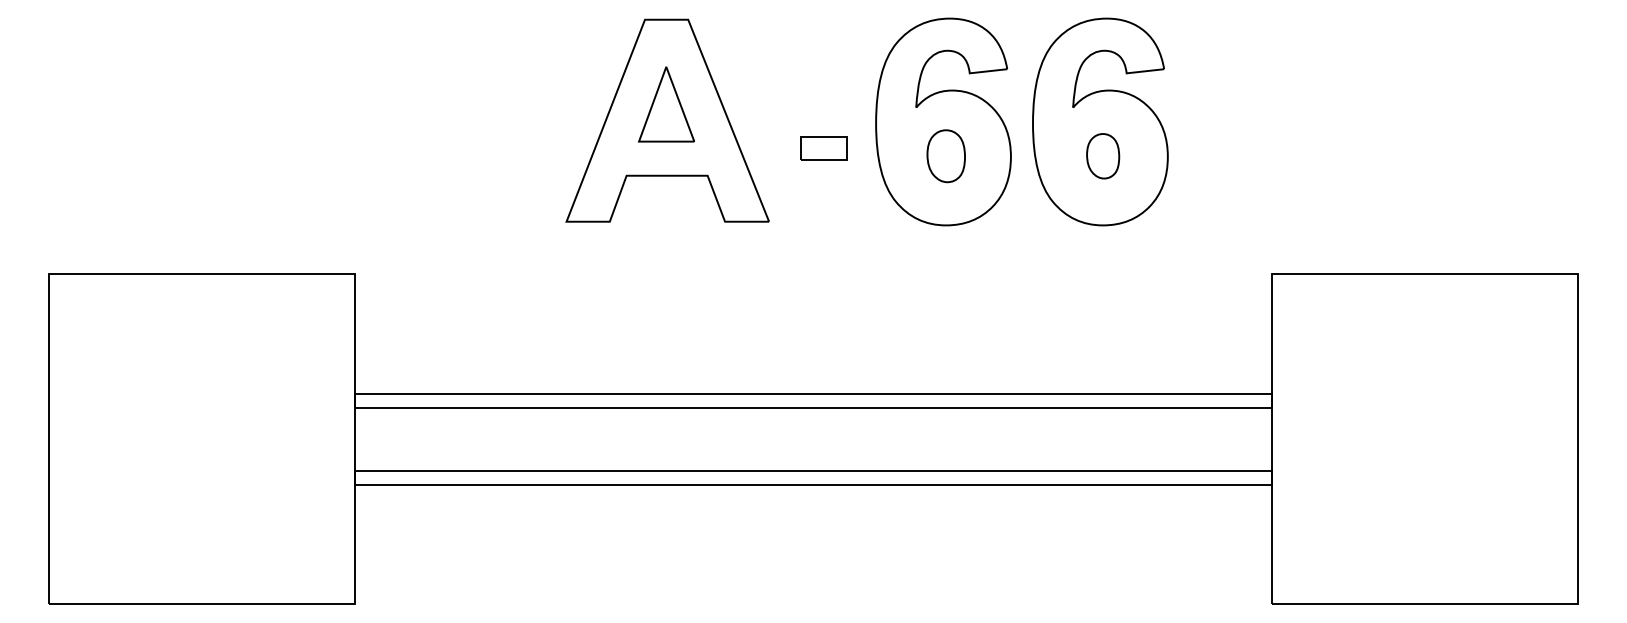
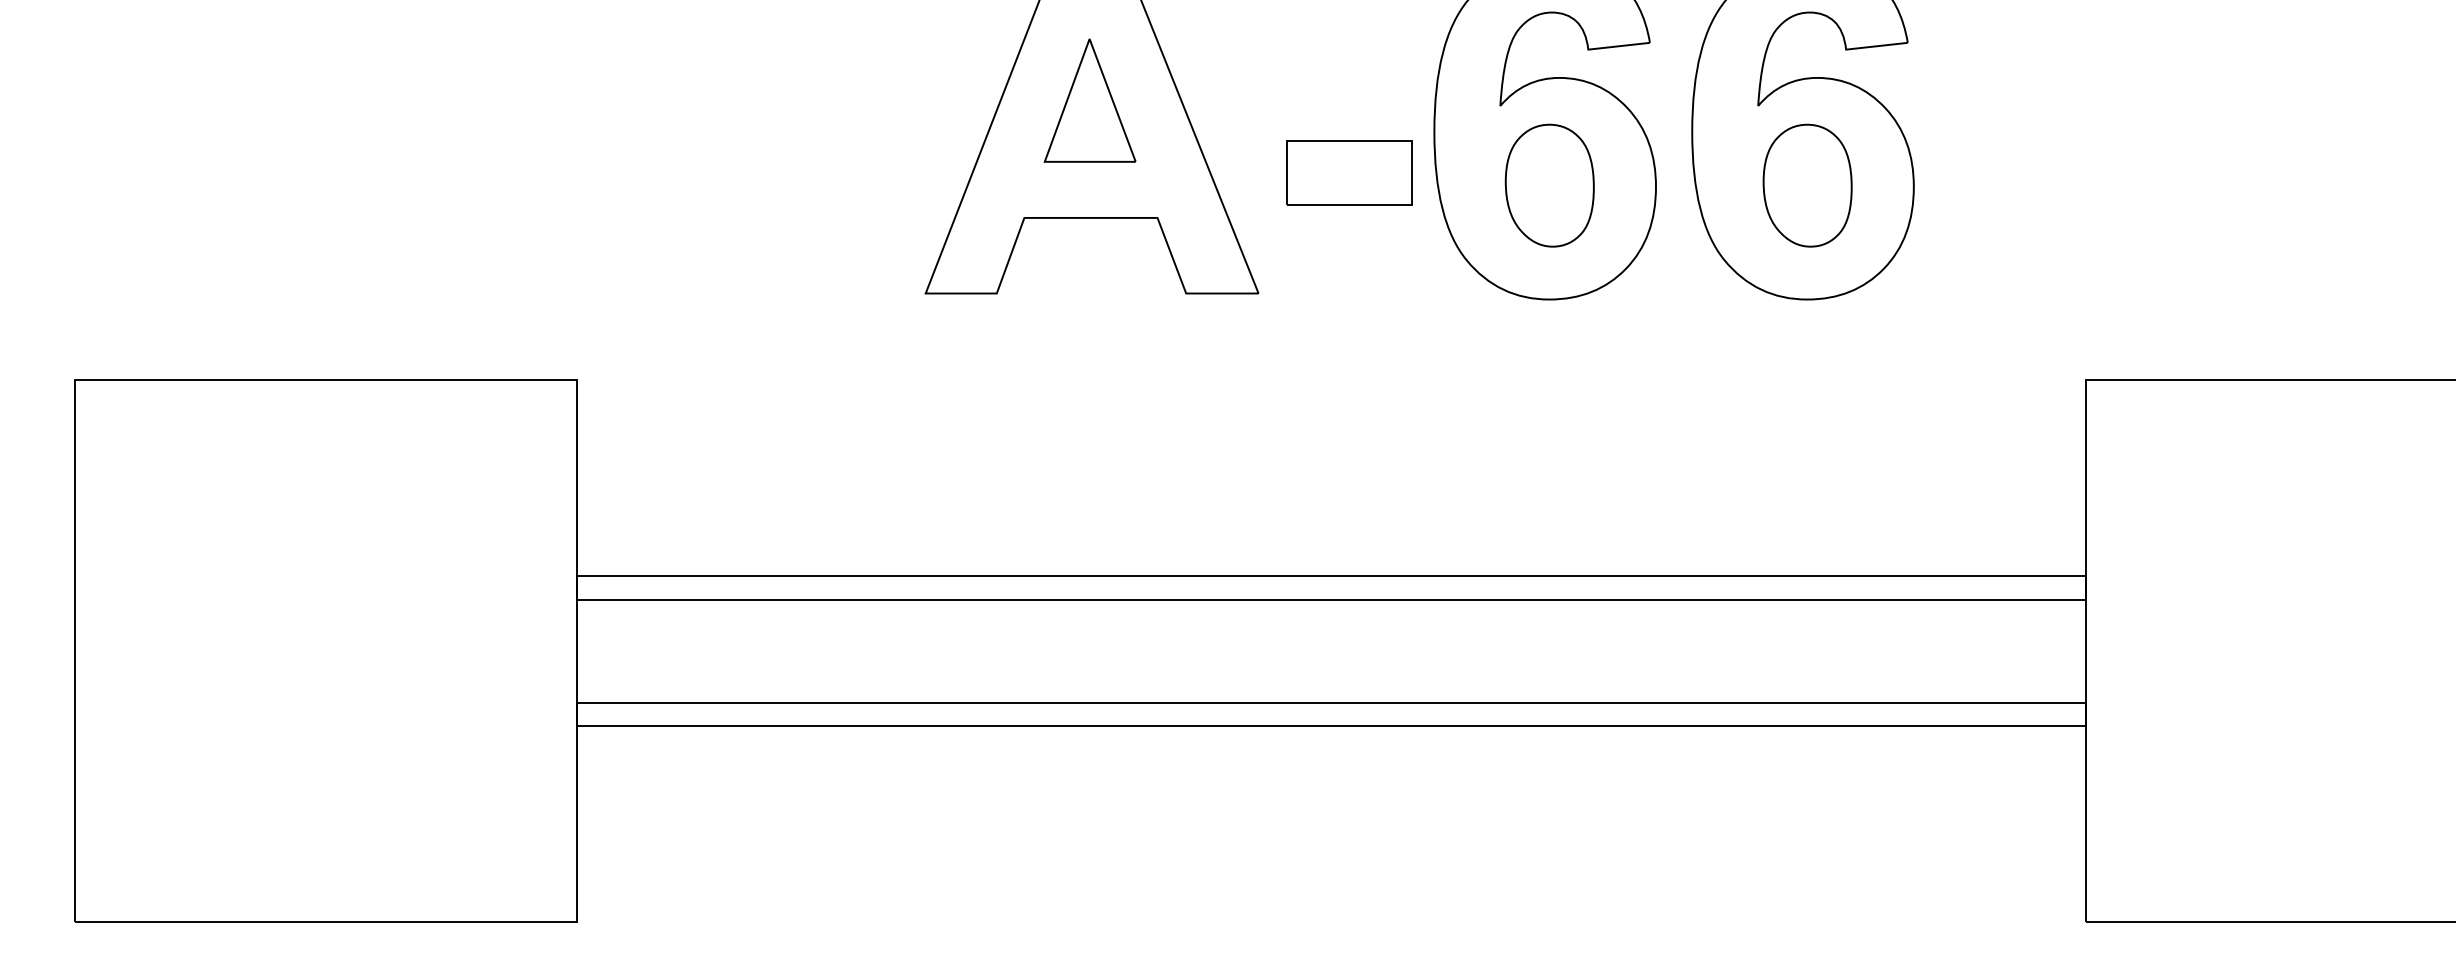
part: (823, 148) -> (1347, 173), size x1.67
part: (945, 156) -> (1548, 186), size x1.43
part: (1102, 156) -> (1806, 186), size x1.67

